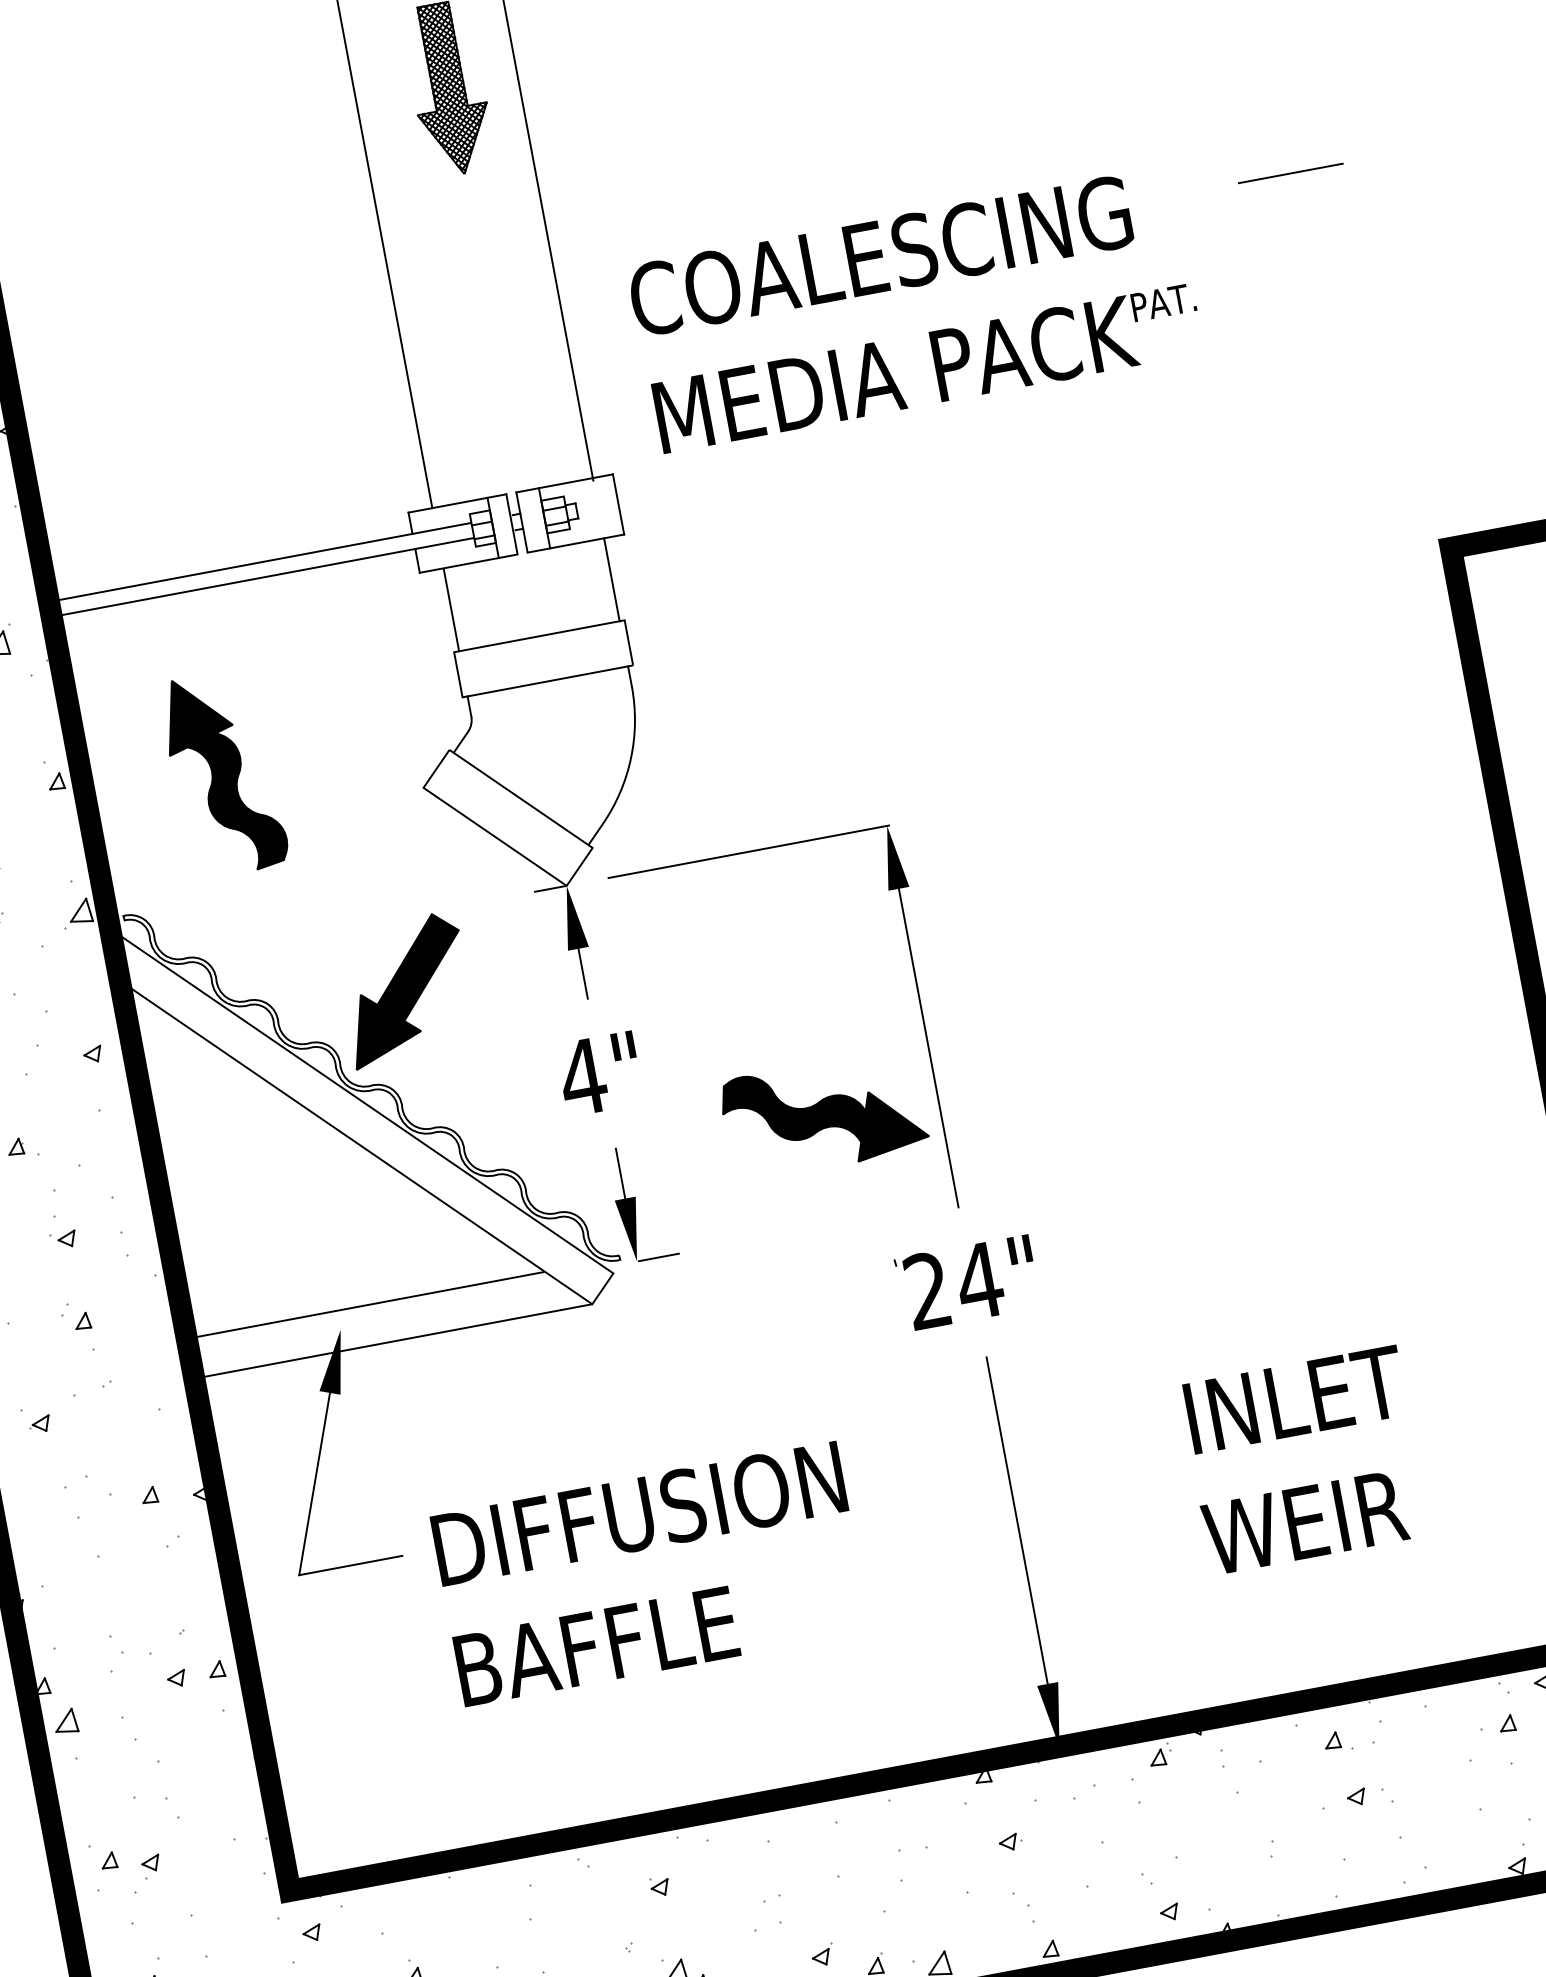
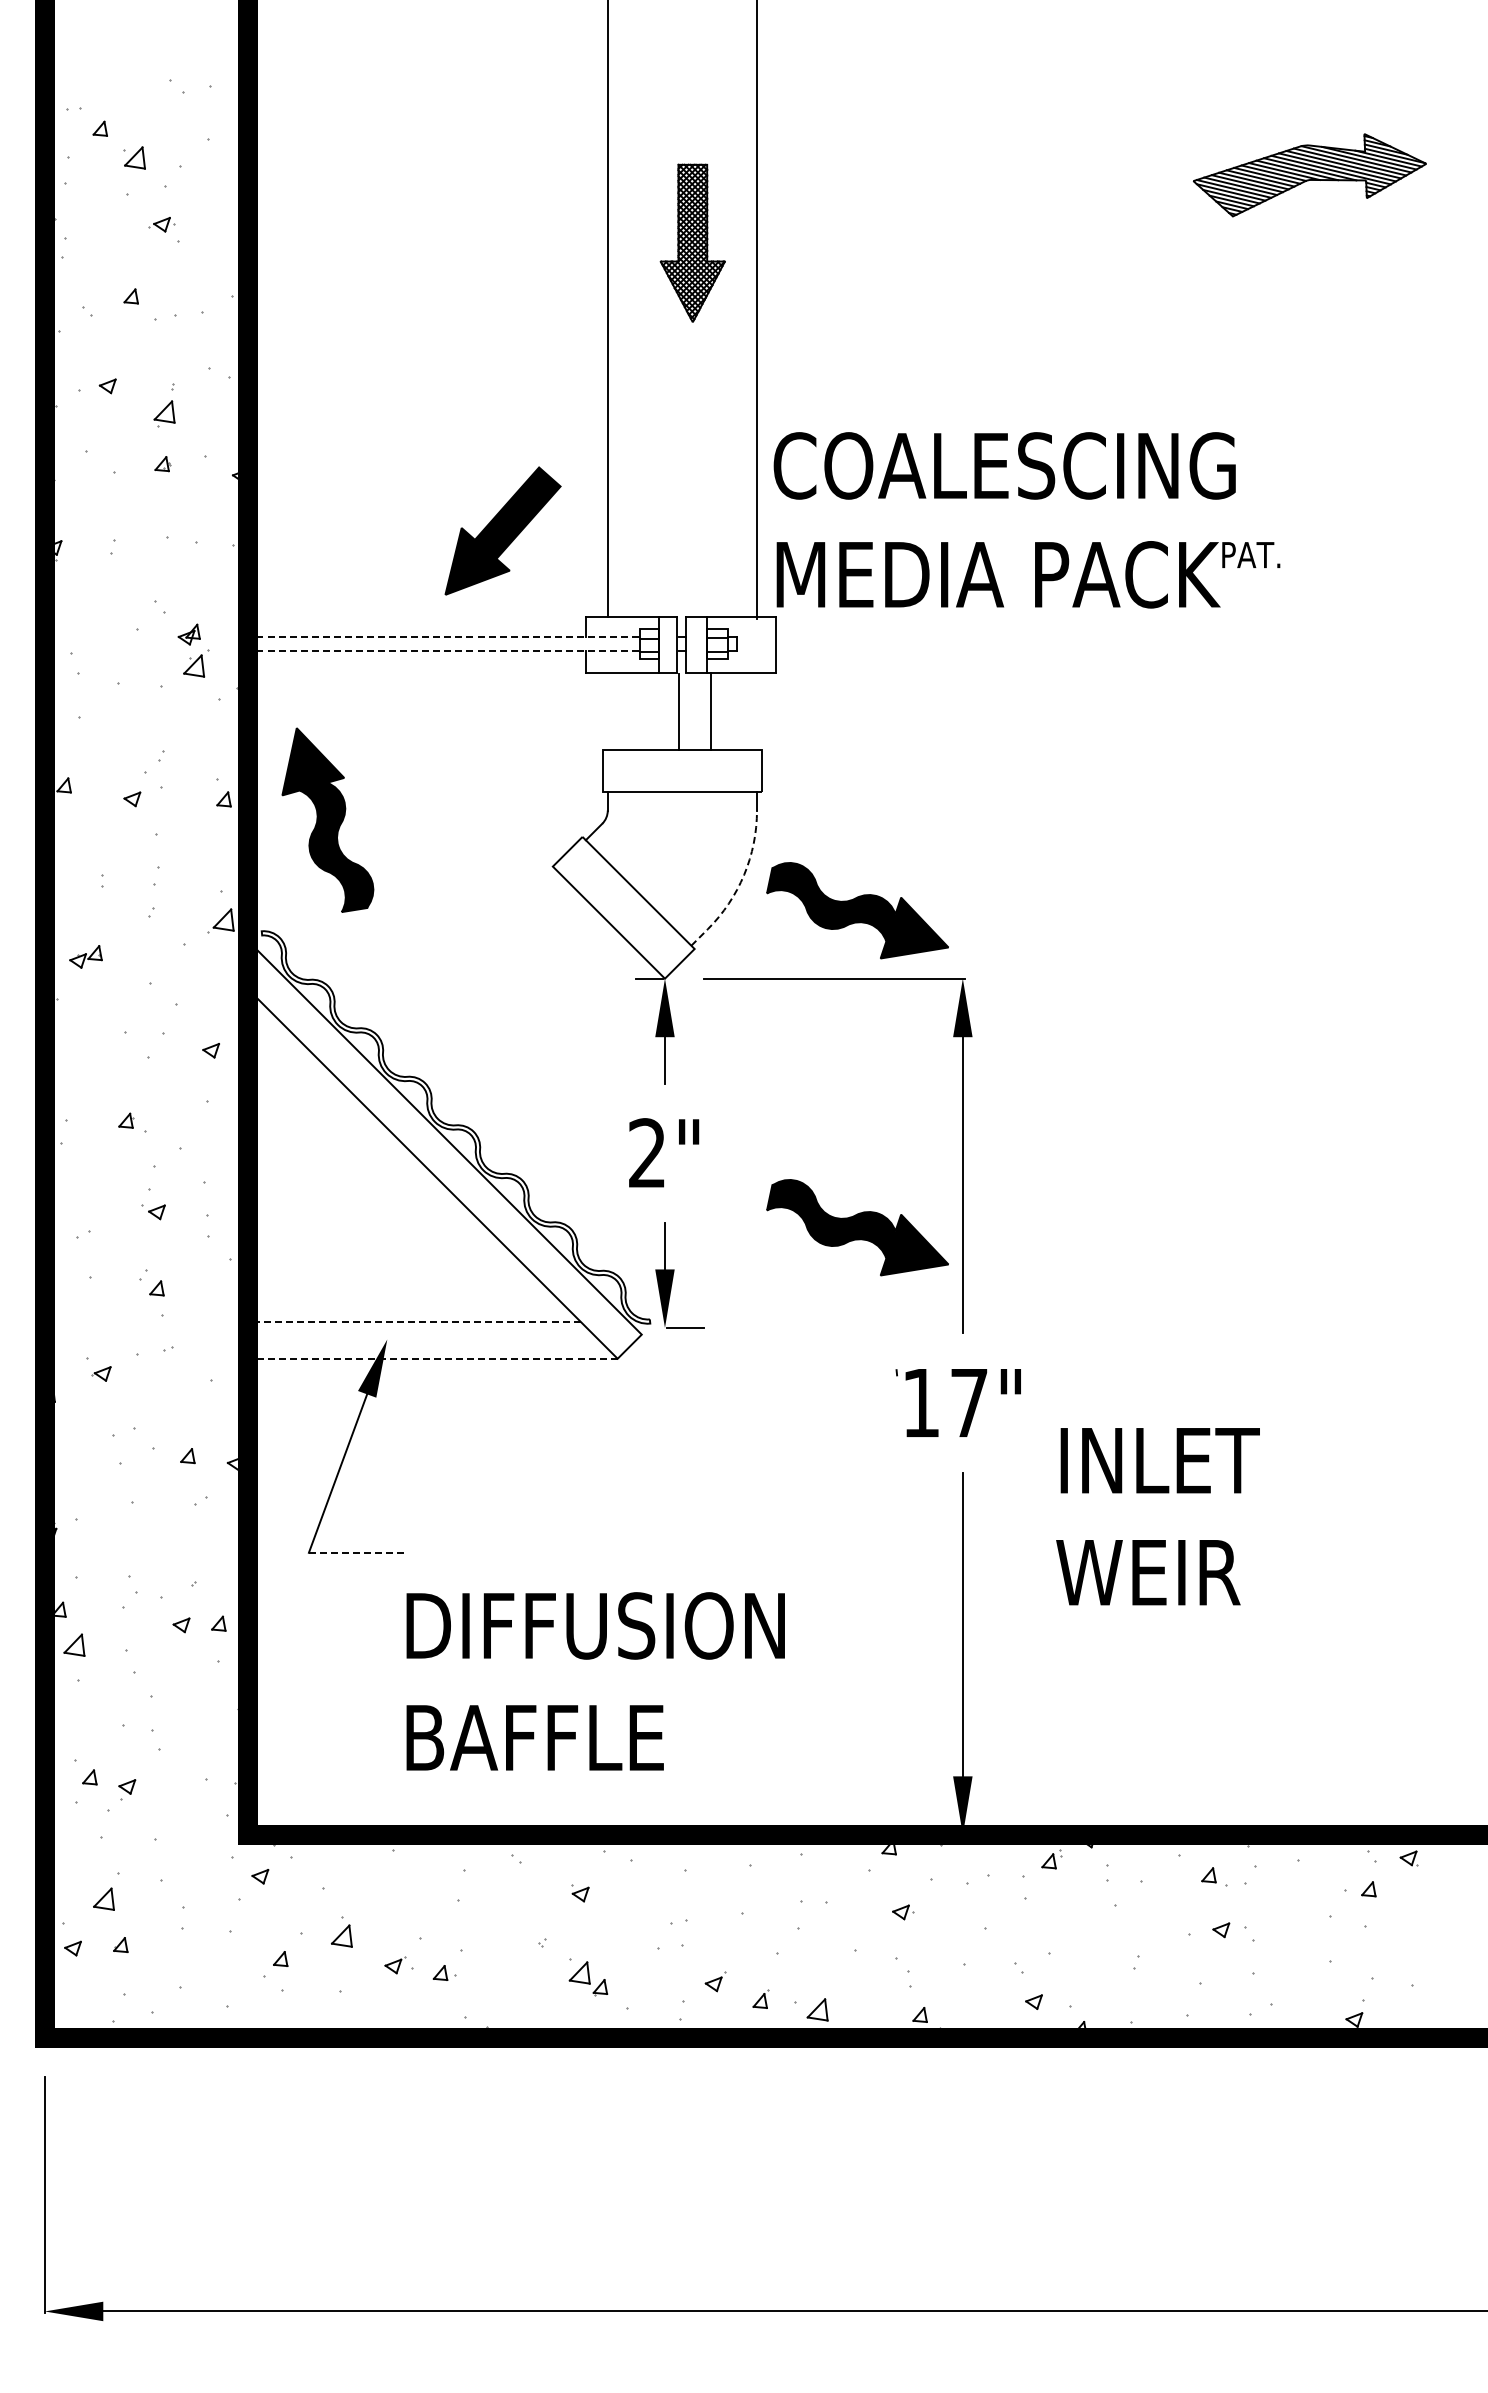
line: (1290, 173) -> (1434, 460), removed
text: (914, 310) -> (1026, 520), moved
line: (262, 561) -> (446, 636), solid -> dashed
line: (265, 576) -> (446, 650), solid -> dashed
line: (612, 578) -> (711, 710), moved
line: (451, 609) -> (678, 711), moved
line: (628, 770) -> (739, 885), solid -> dashed
part: (223, 772) -> (327, 819), moved
part: (760, 773) -> (857, 910), added
part: (405, 989) -> (502, 530), moved
text: (582, 1076) -> (647, 1152), 4" -> 2"
text: (954, 1284) -> (946, 1401), 24" -> 17"
line: (370, 1304) -> (418, 1321), solid -> dashed
line: (397, 1340) -> (436, 1358), solid -> dashed
text: (1303, 1460) -> (1157, 1516), moved
line: (350, 1565) -> (356, 1552), solid -> dashed
text: (650, 1573) -> (595, 1681), moved

